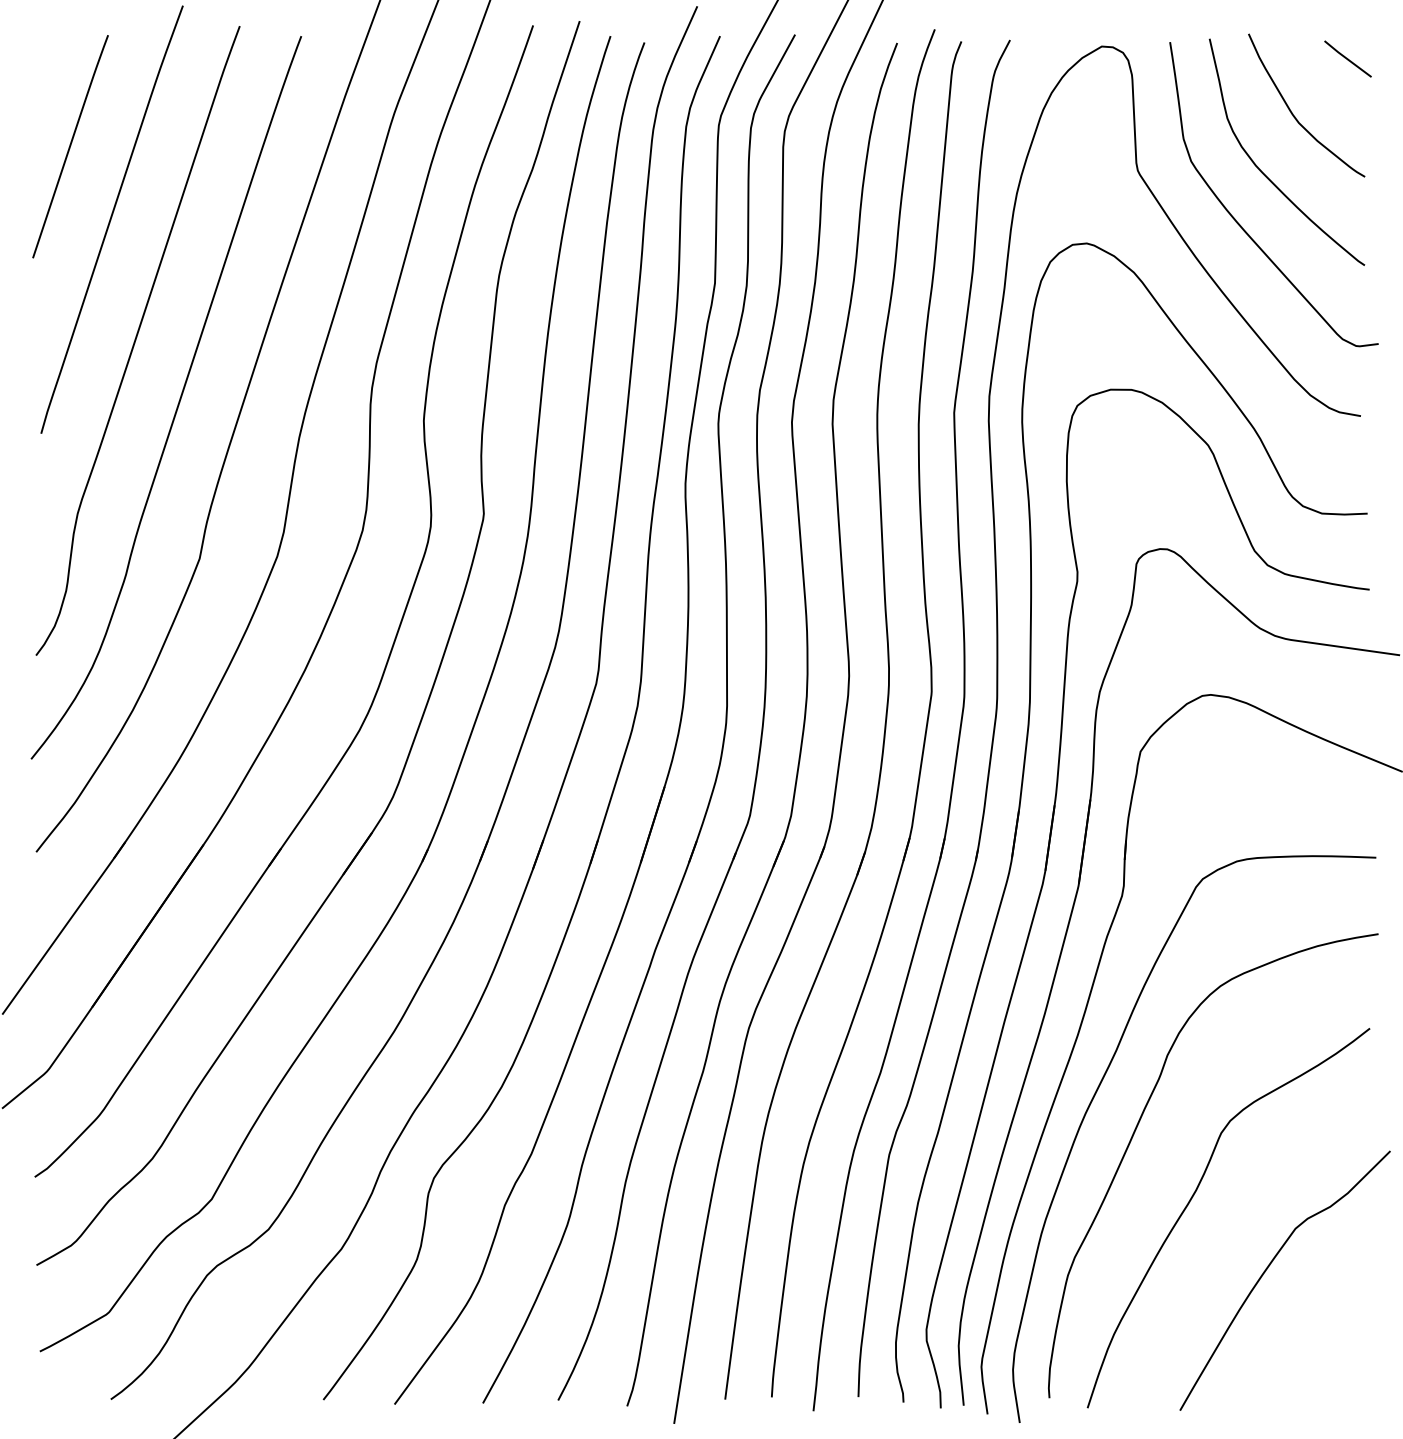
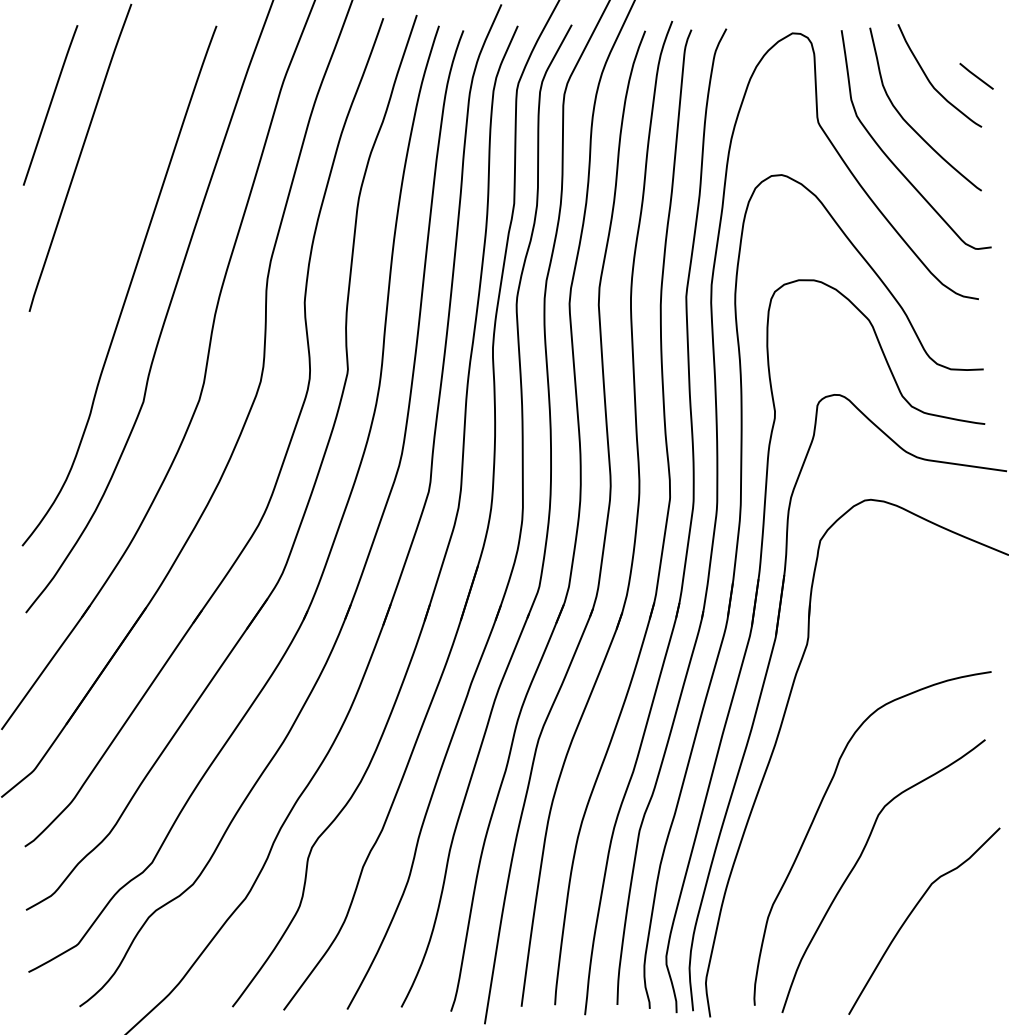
line: (1347, 57) -> (976, 75), moved
curve: (137, 340) -> (98, 244), removed
curve: (1099, 1089) -> (790, 783), removed

